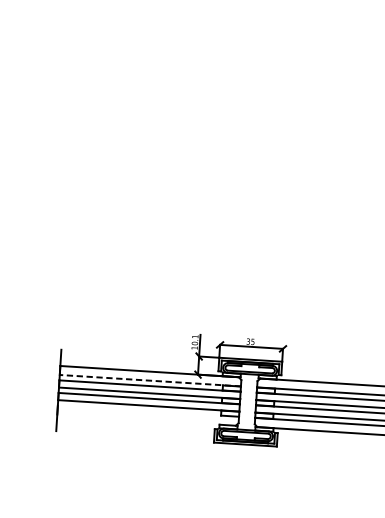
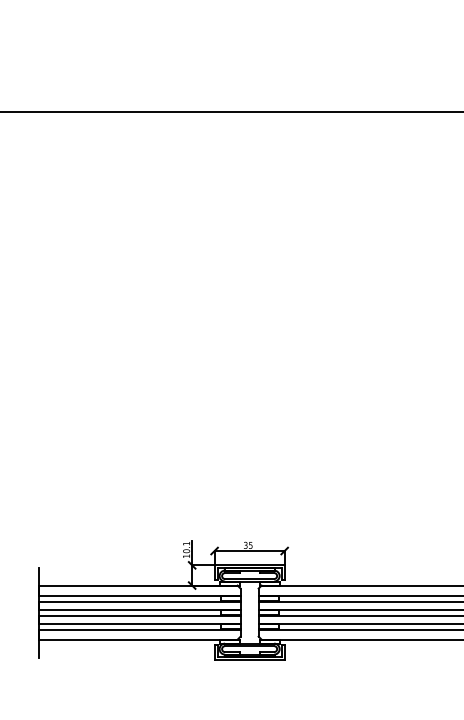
line: (150, 380) -> (139, 595), dashed -> solid
line: (148, 411) -> (139, 629), added
line: (145, 419) -> (137, 639), added

